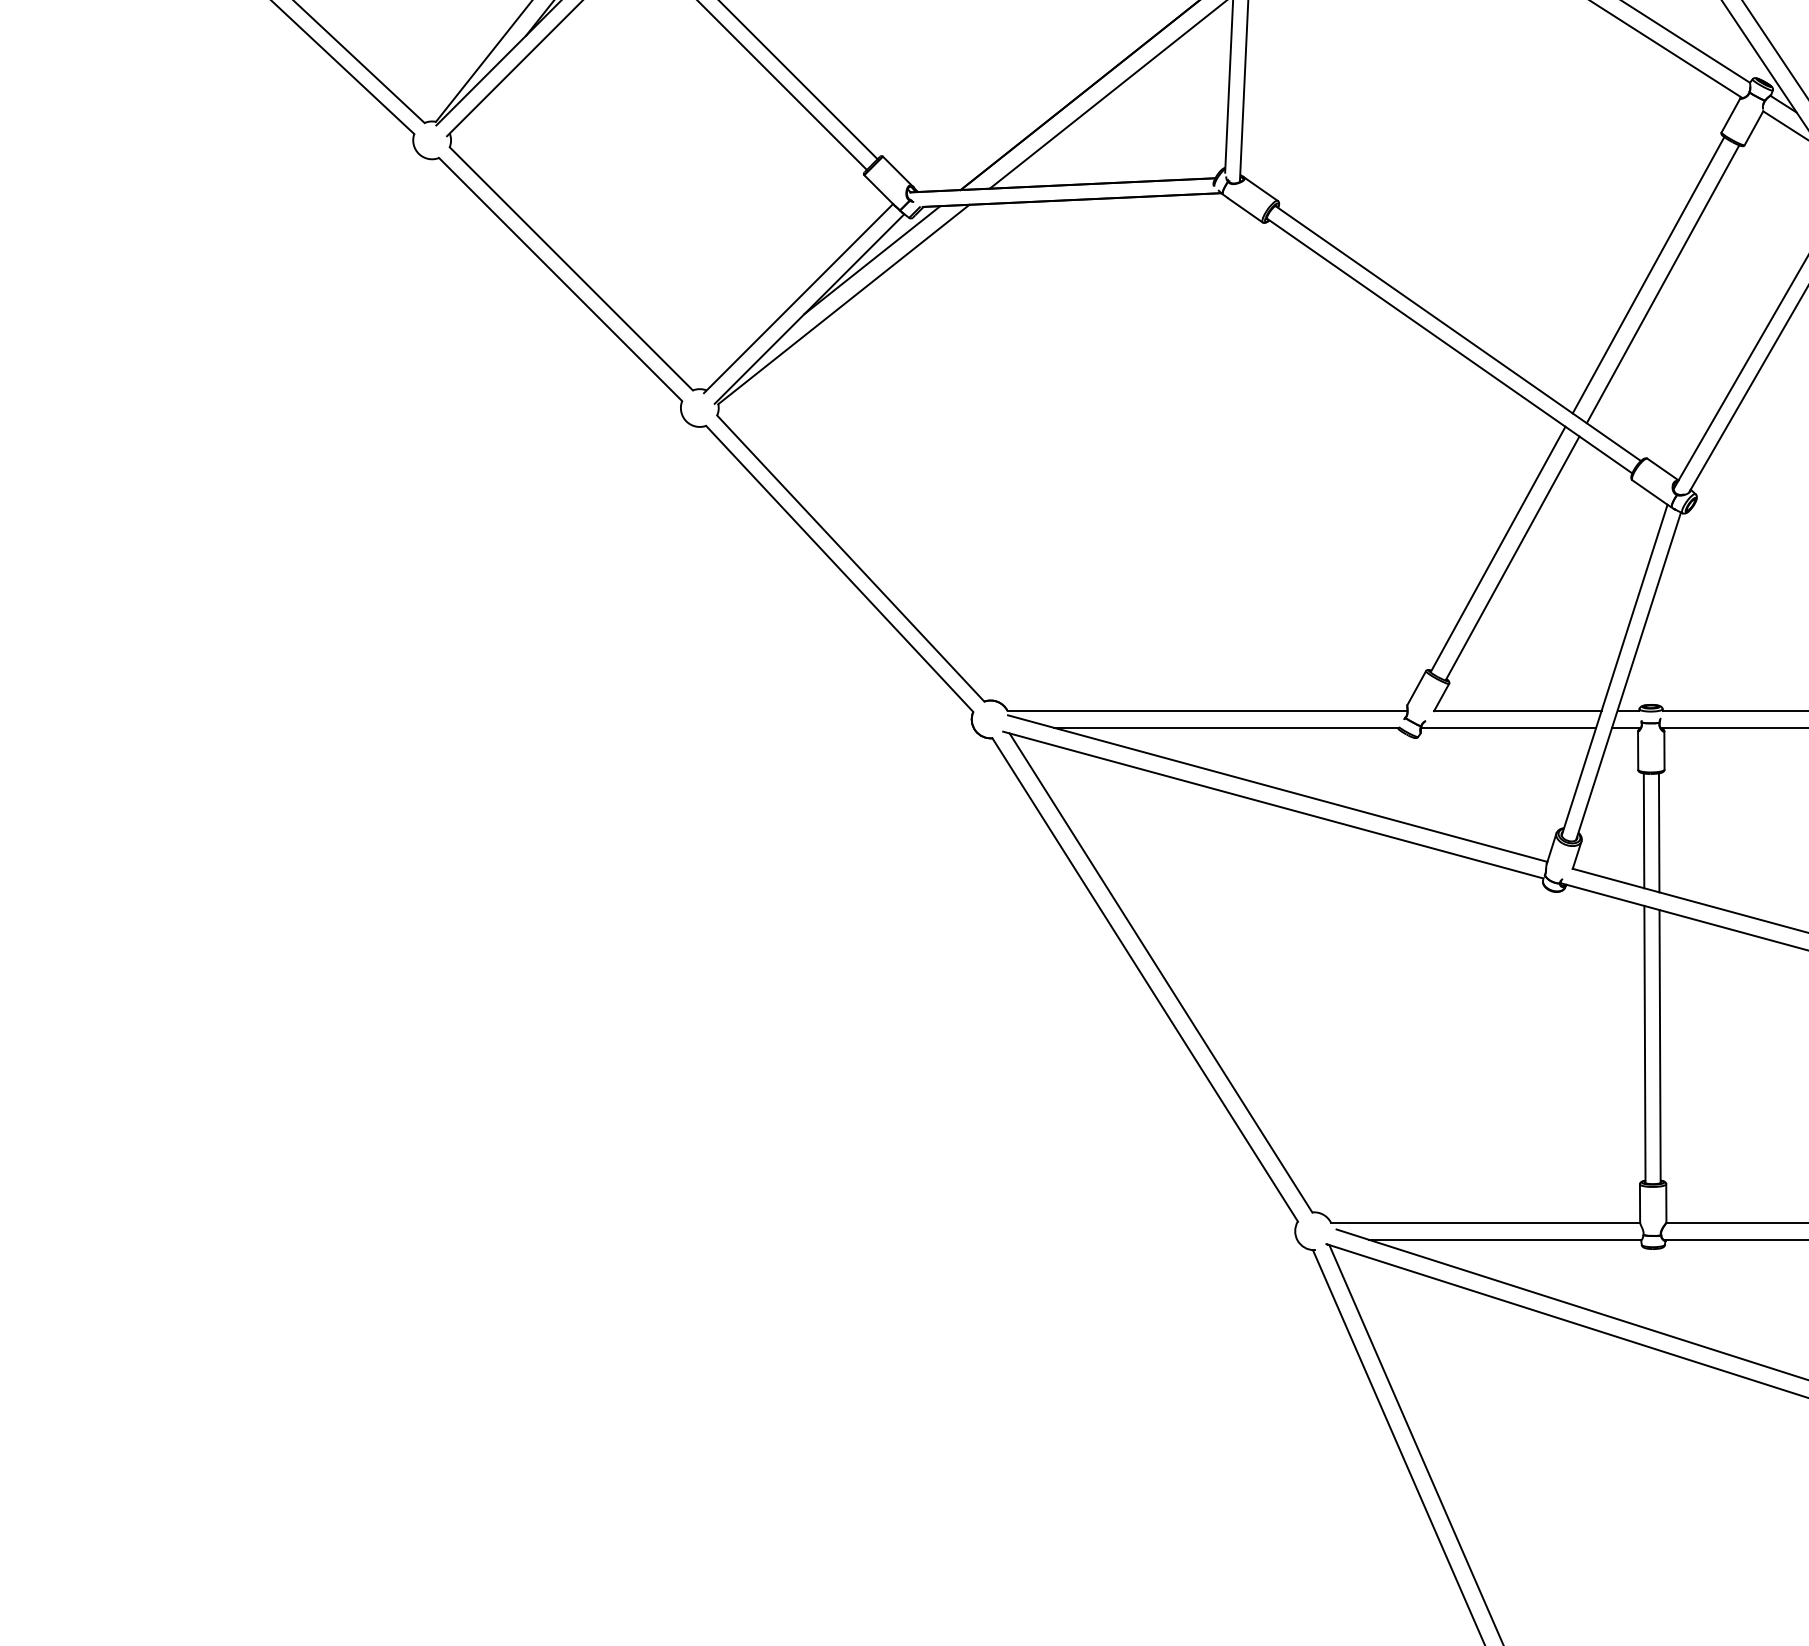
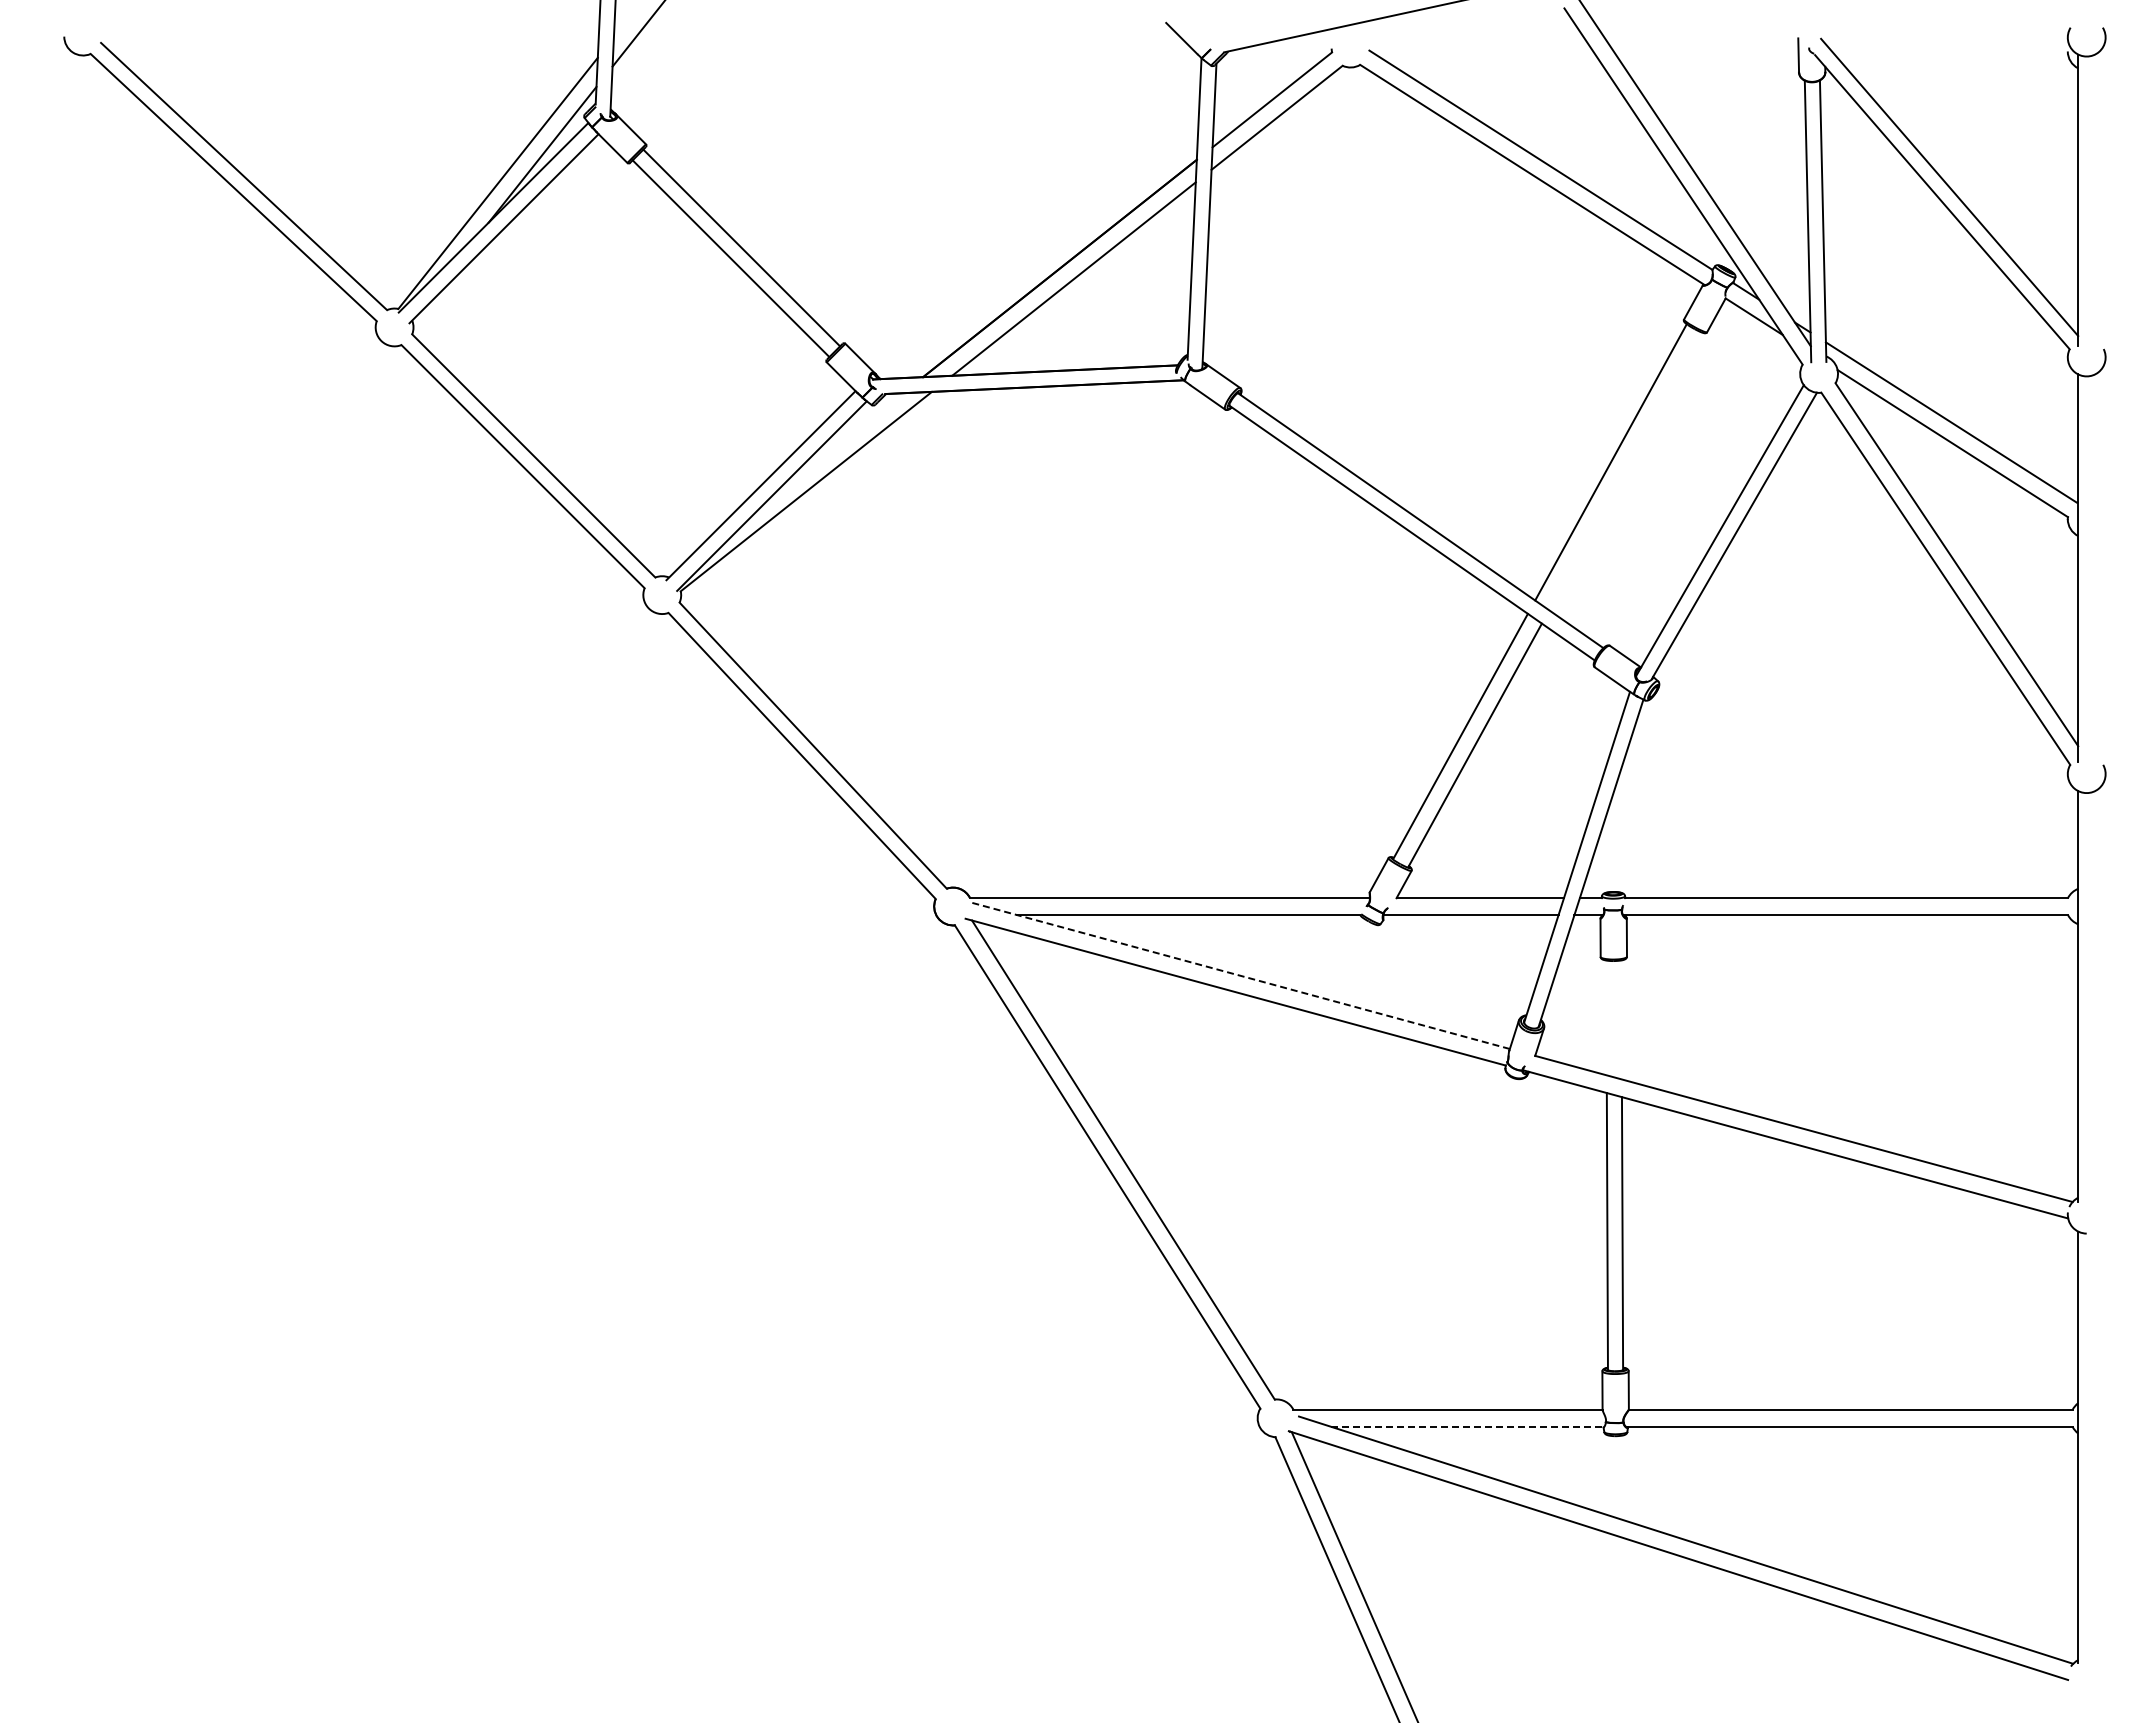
line: (872, 260) -> (834, 447), removed
line: (1663, 284) -> (1625, 471), removed
line: (1277, 788) -> (1239, 975), solid -> dashed
line: (1644, 830) -> (1606, 1017), removed
line: (1659, 832) -> (1621, 1019), removed
line: (1506, 1239) -> (1468, 1426), solid -> dashed

